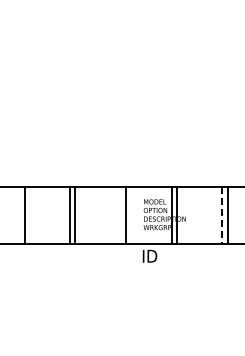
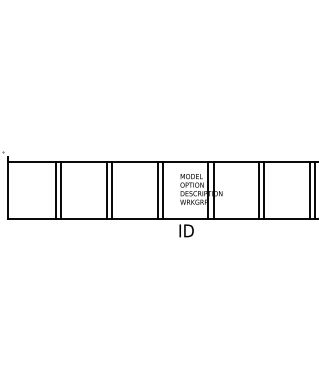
line: (19, 215) -> (56, 190), added
line: (120, 215) -> (157, 190), added
line: (222, 215) -> (259, 190), dashed -> solid

